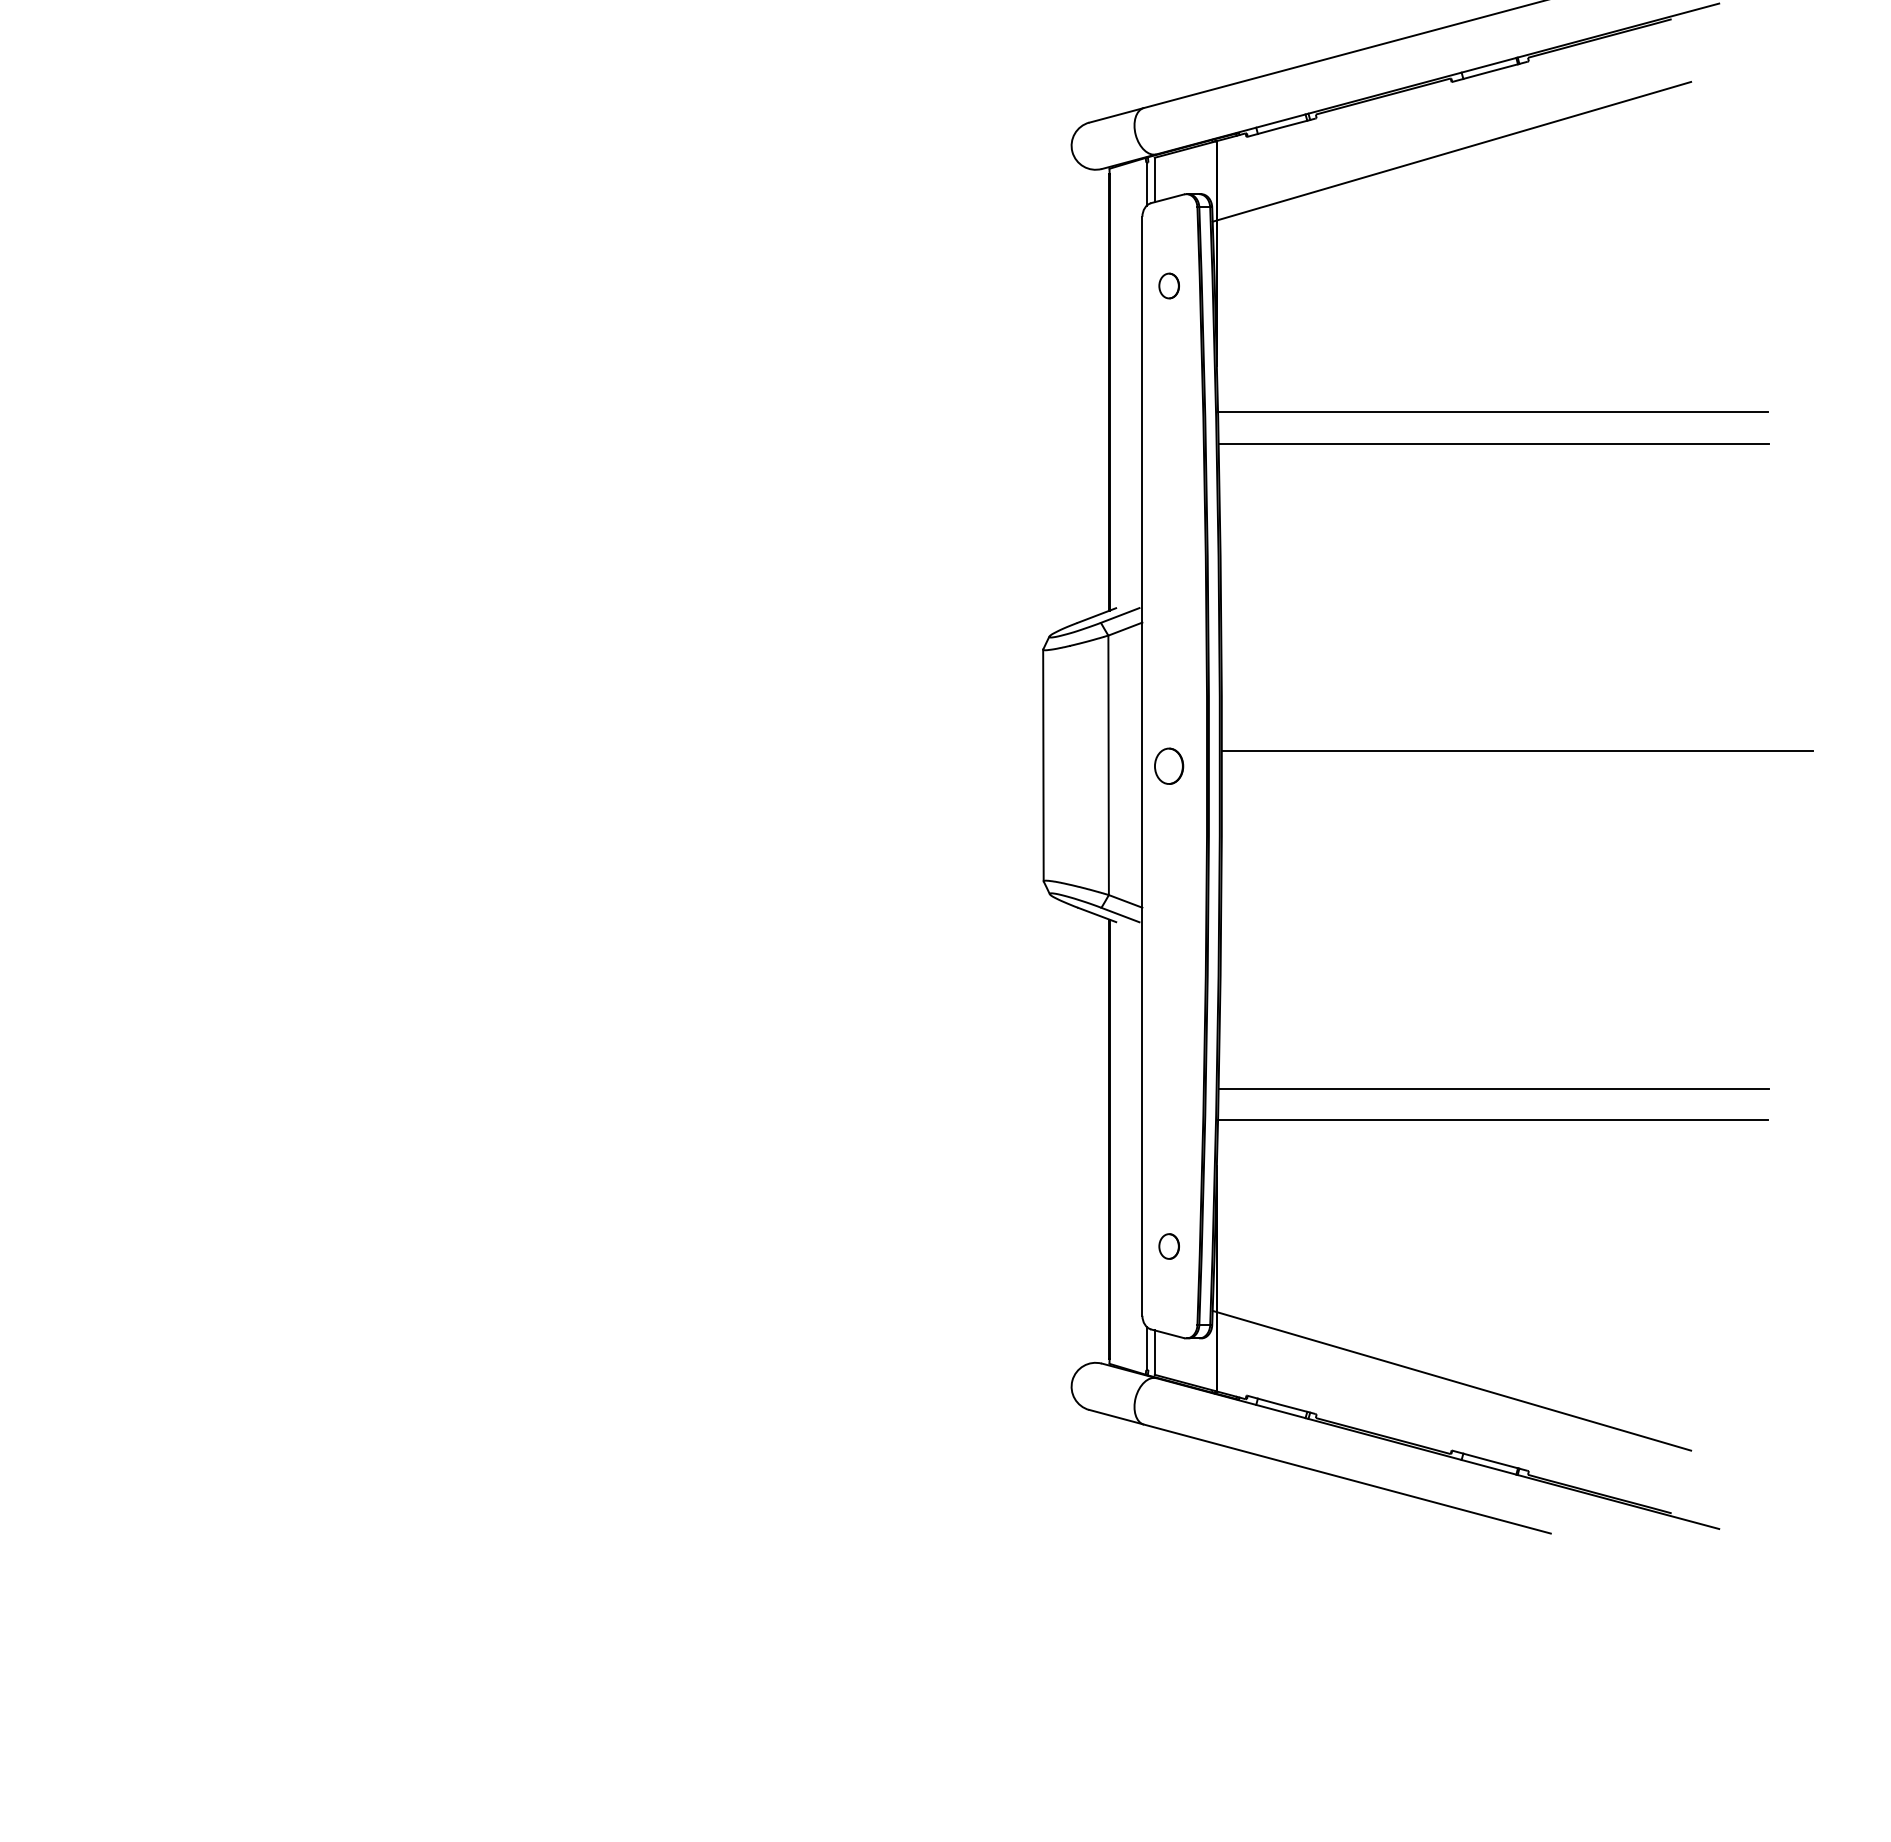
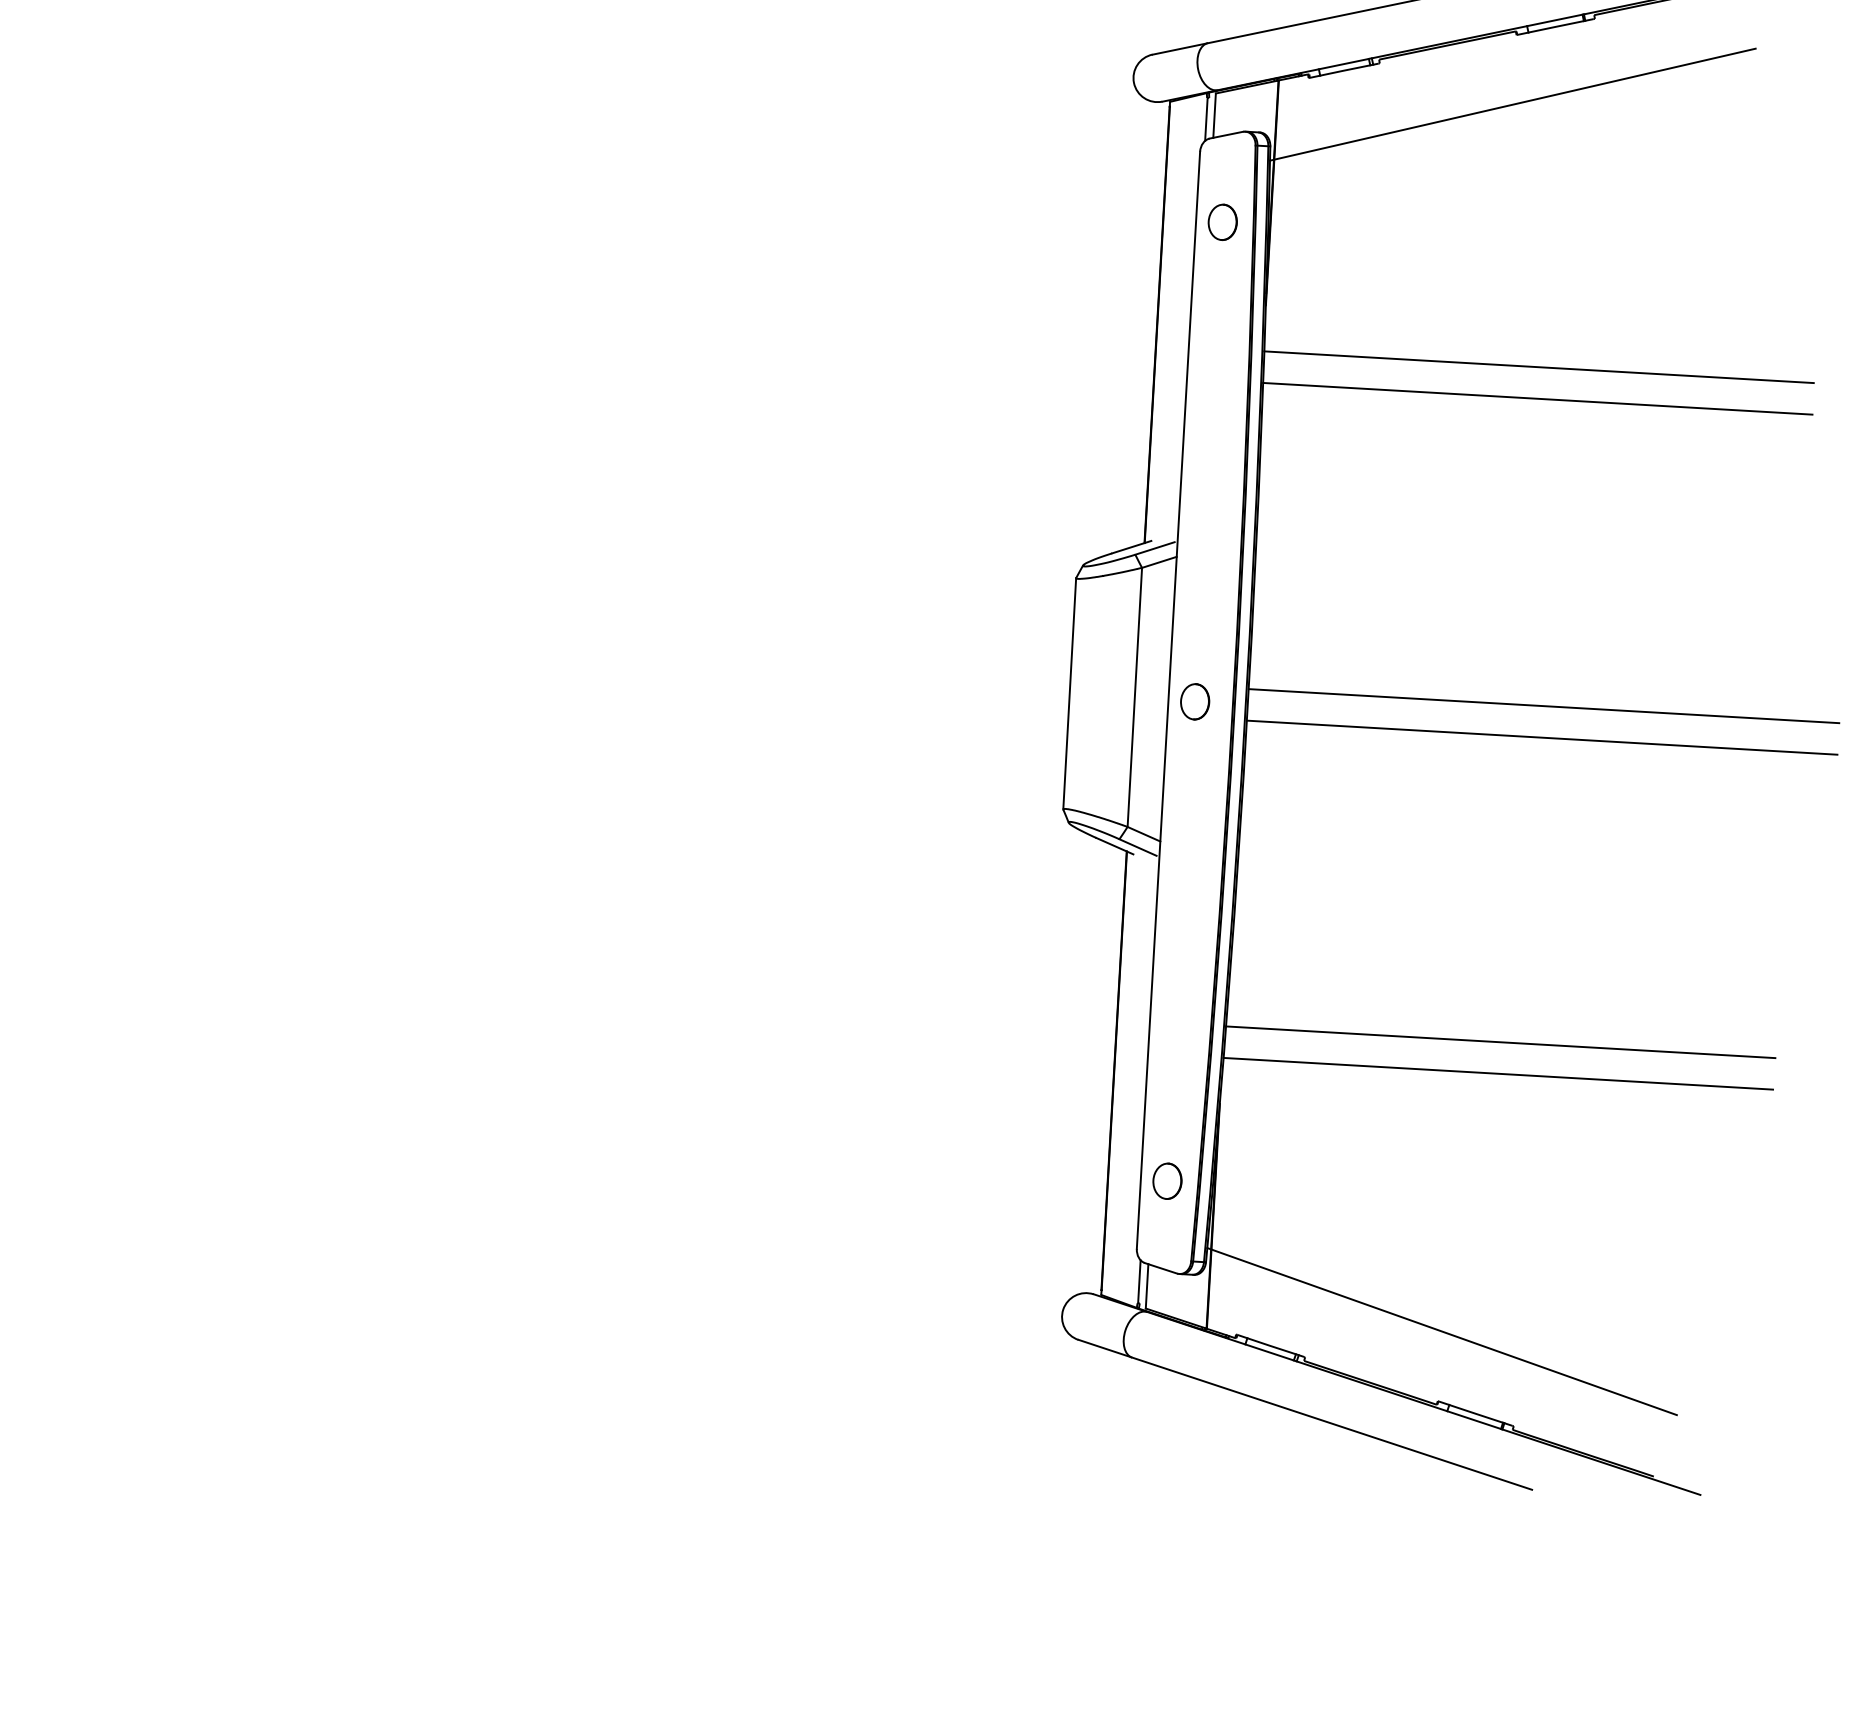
part: (1169, 285) -> (1223, 221), size x1.43
line: (1517, 782) -> (1542, 738), added
part: (1169, 1246) -> (1167, 1181), size x1.43

